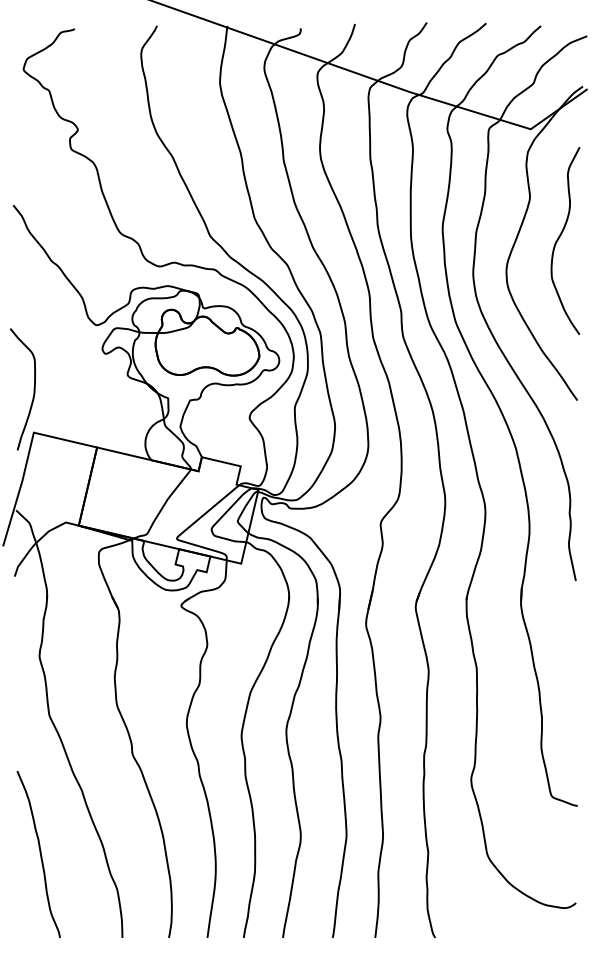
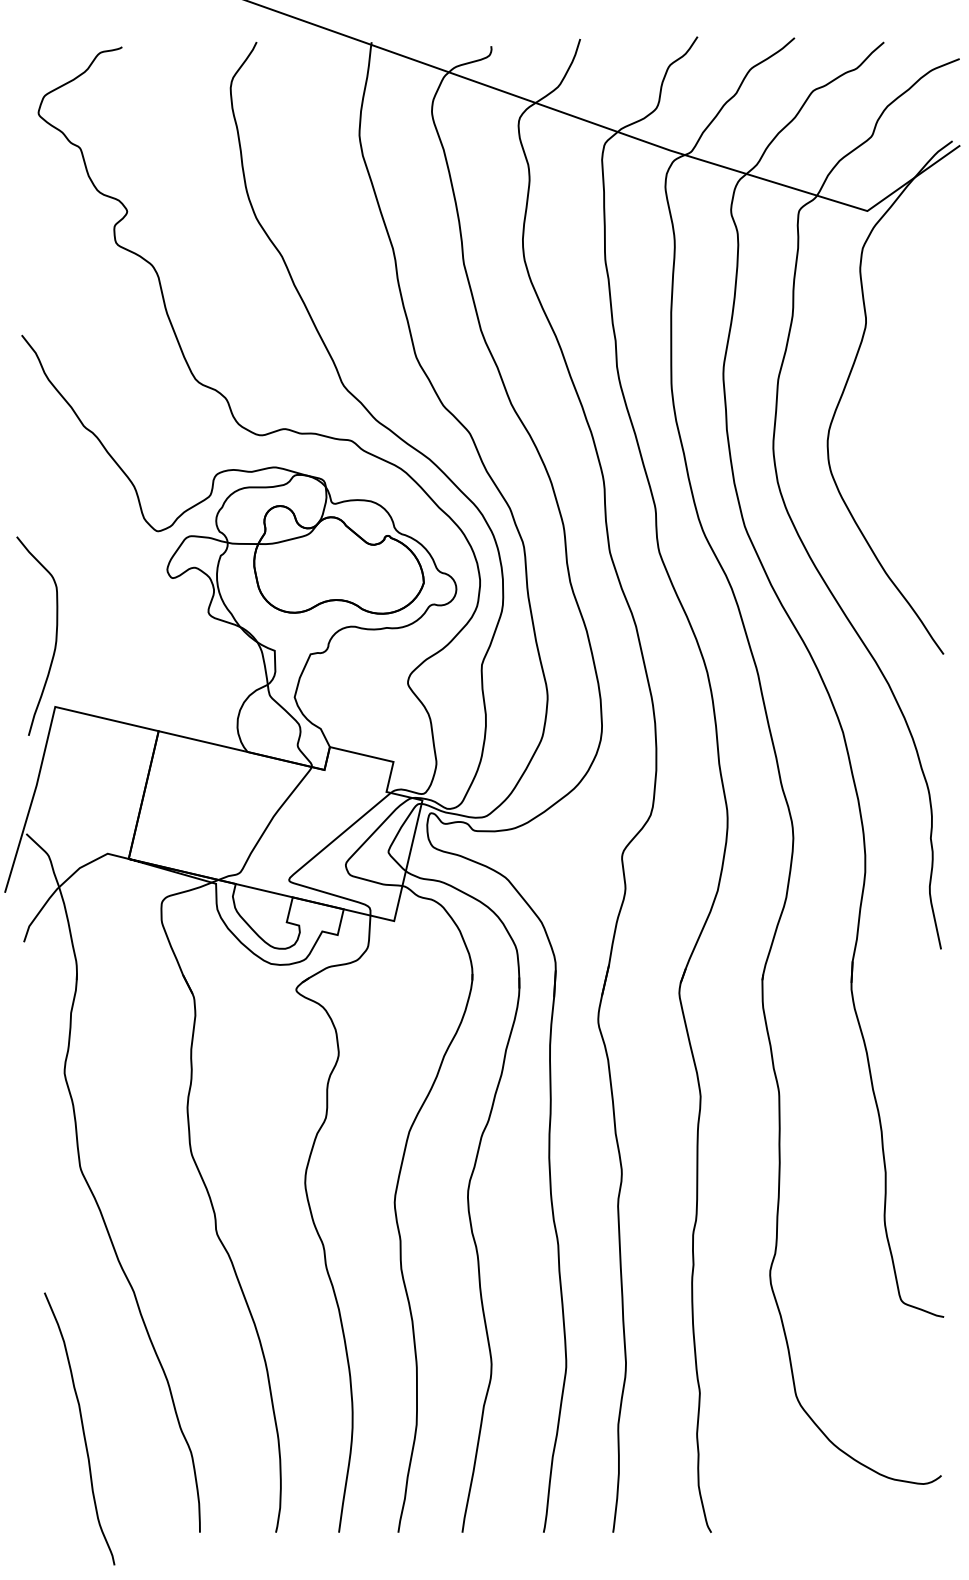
curve: (560, 237) -> (915, 387), removed
curve: (39, 853) -> (80, 1427), moved

